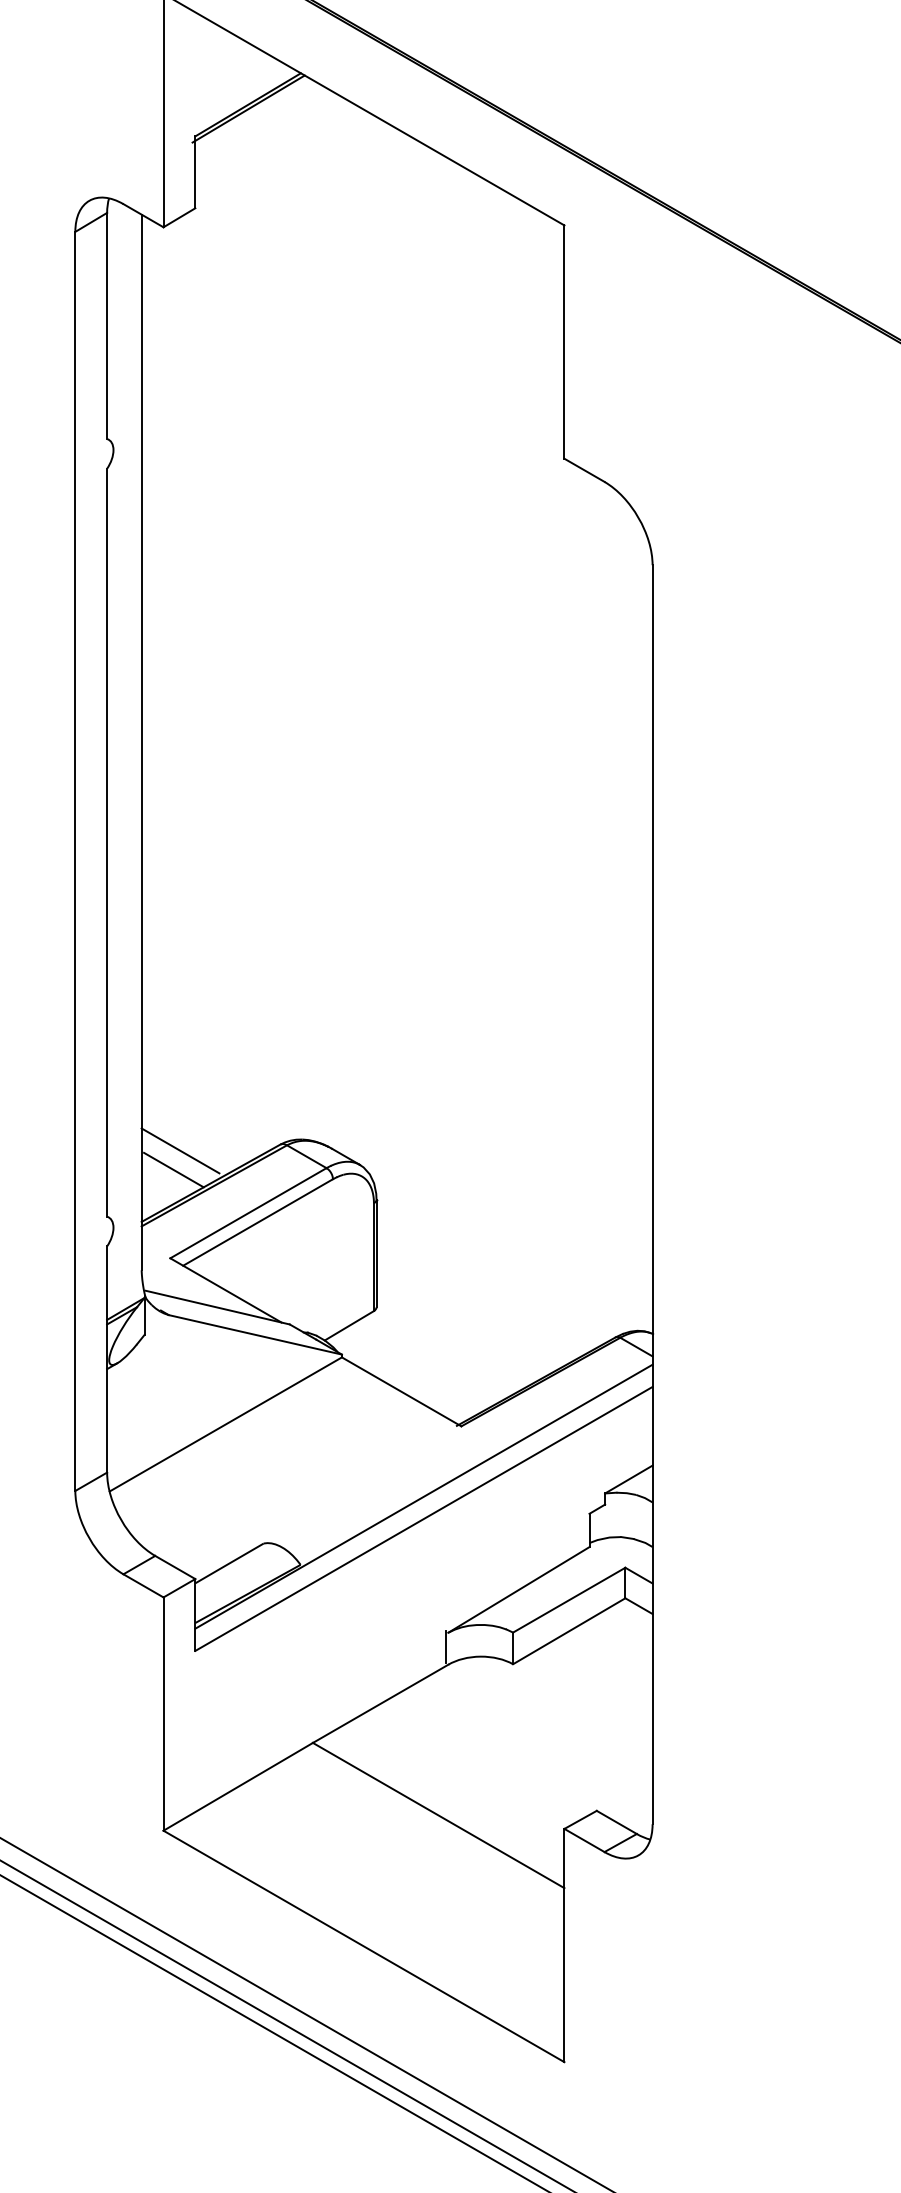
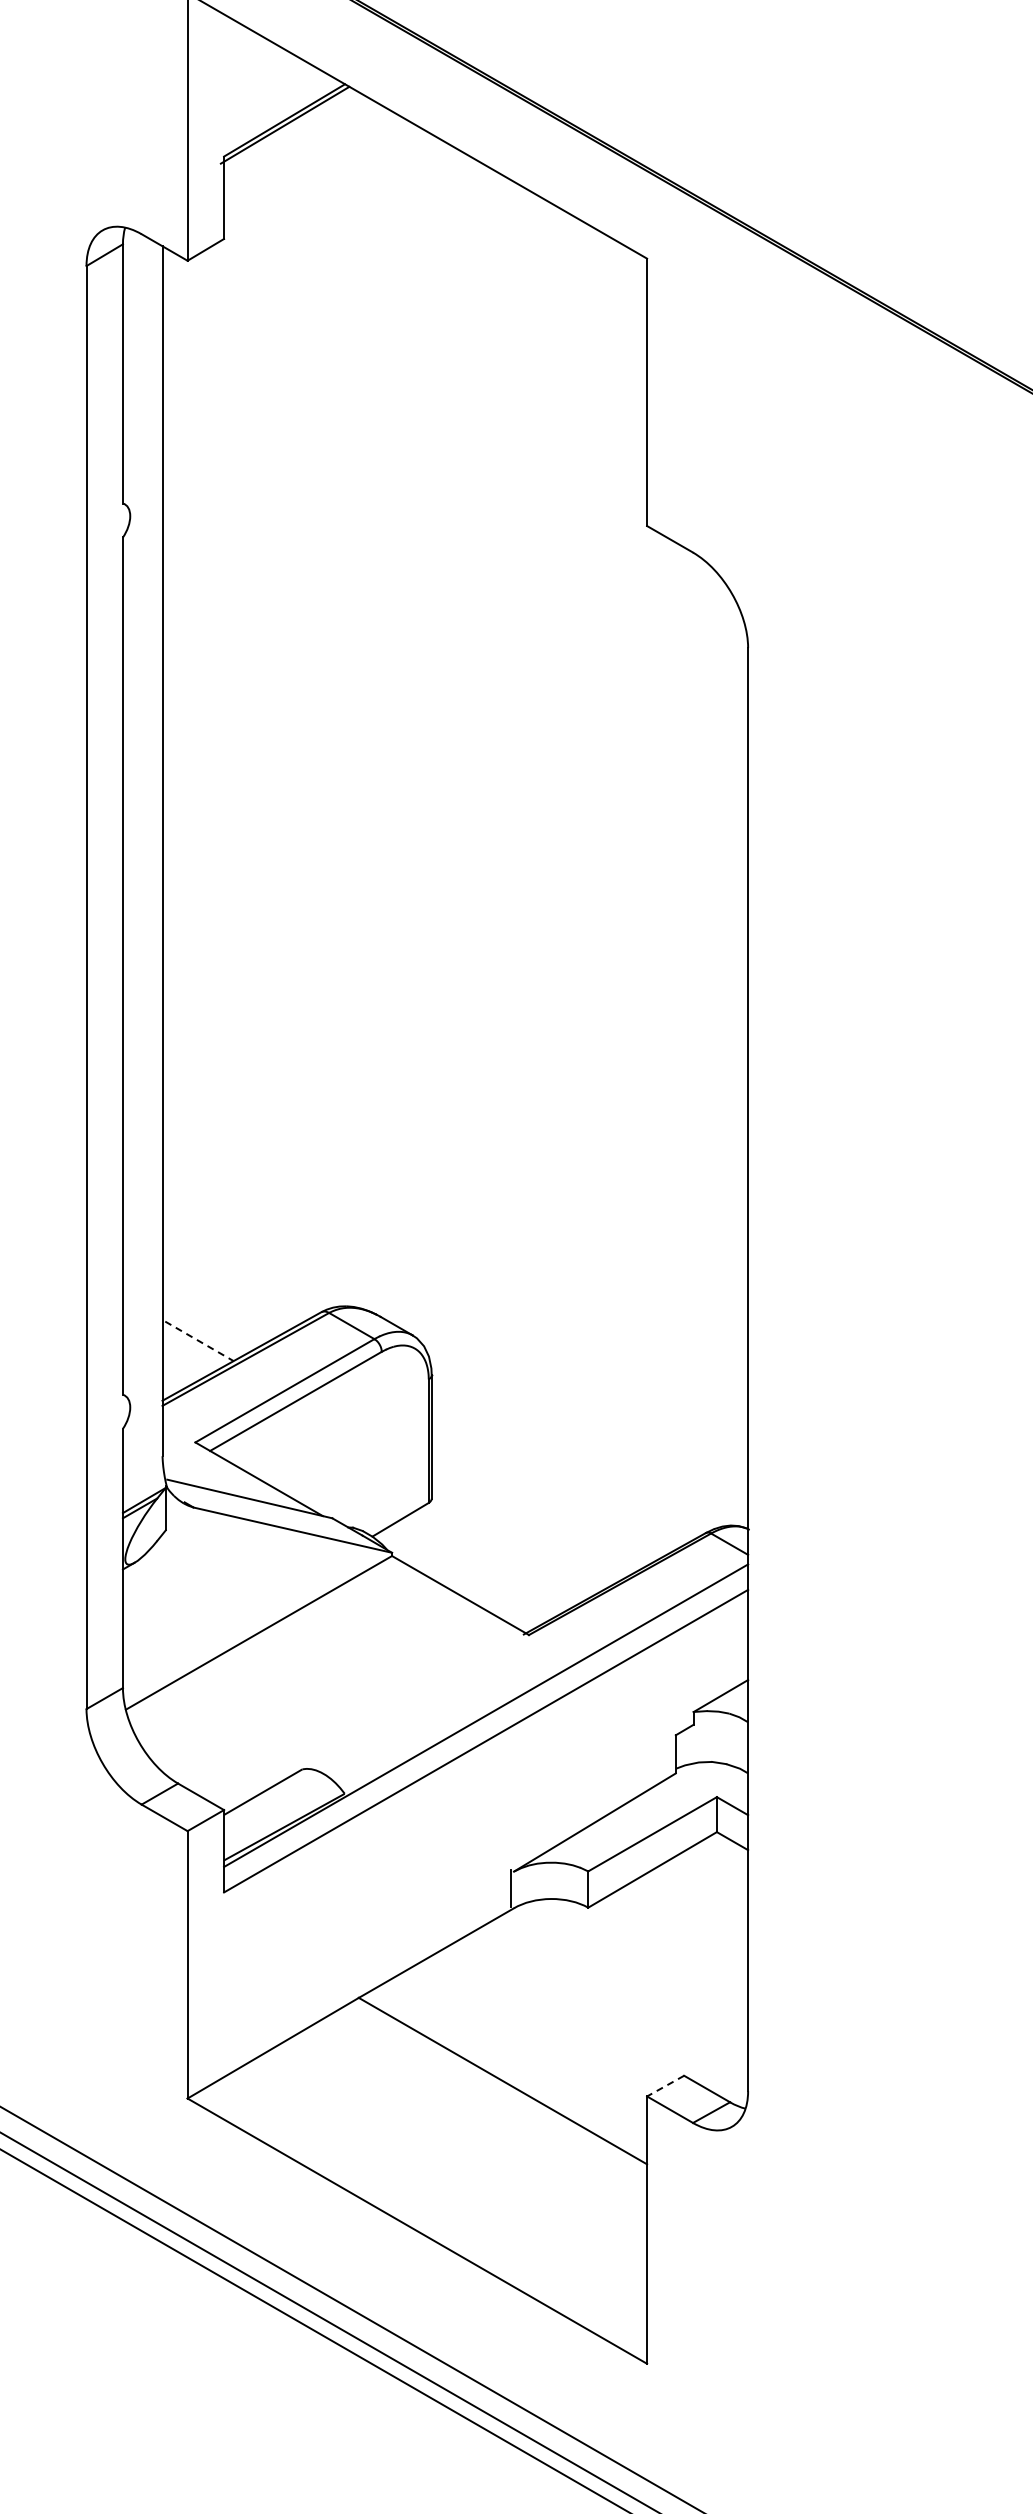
line: (180, 1151) -> (206, 1319), removed
line: (173, 1170) -> (199, 1341), solid -> dashed
line: (580, 1820) -> (665, 2086), solid -> dashed

